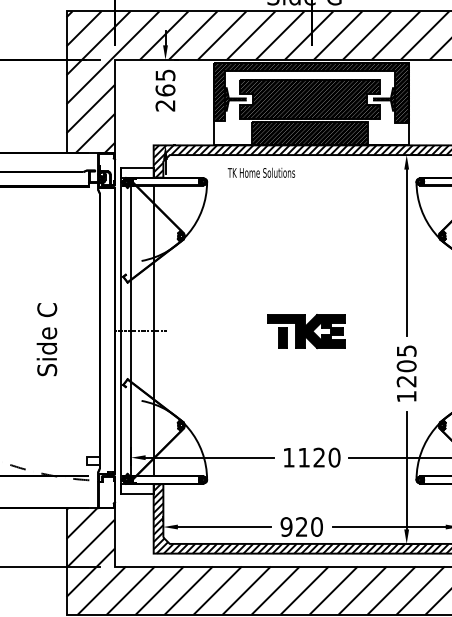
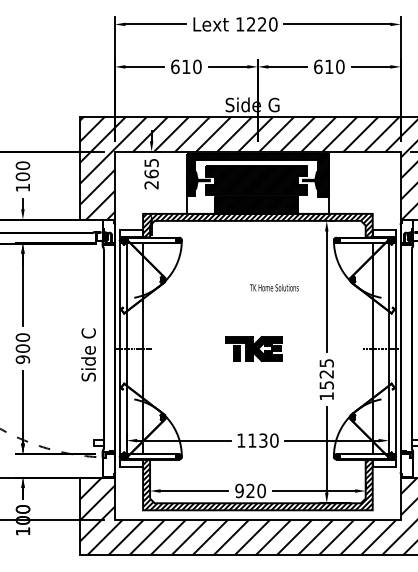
text: (261, 172) -> (274, 287), moved
text: (46, 339) -> (88, 354), moved
text: (406, 373) -> (326, 379), 1205 -> 1525
text: (319, 457) -> (263, 440), 1120 -> 1130

